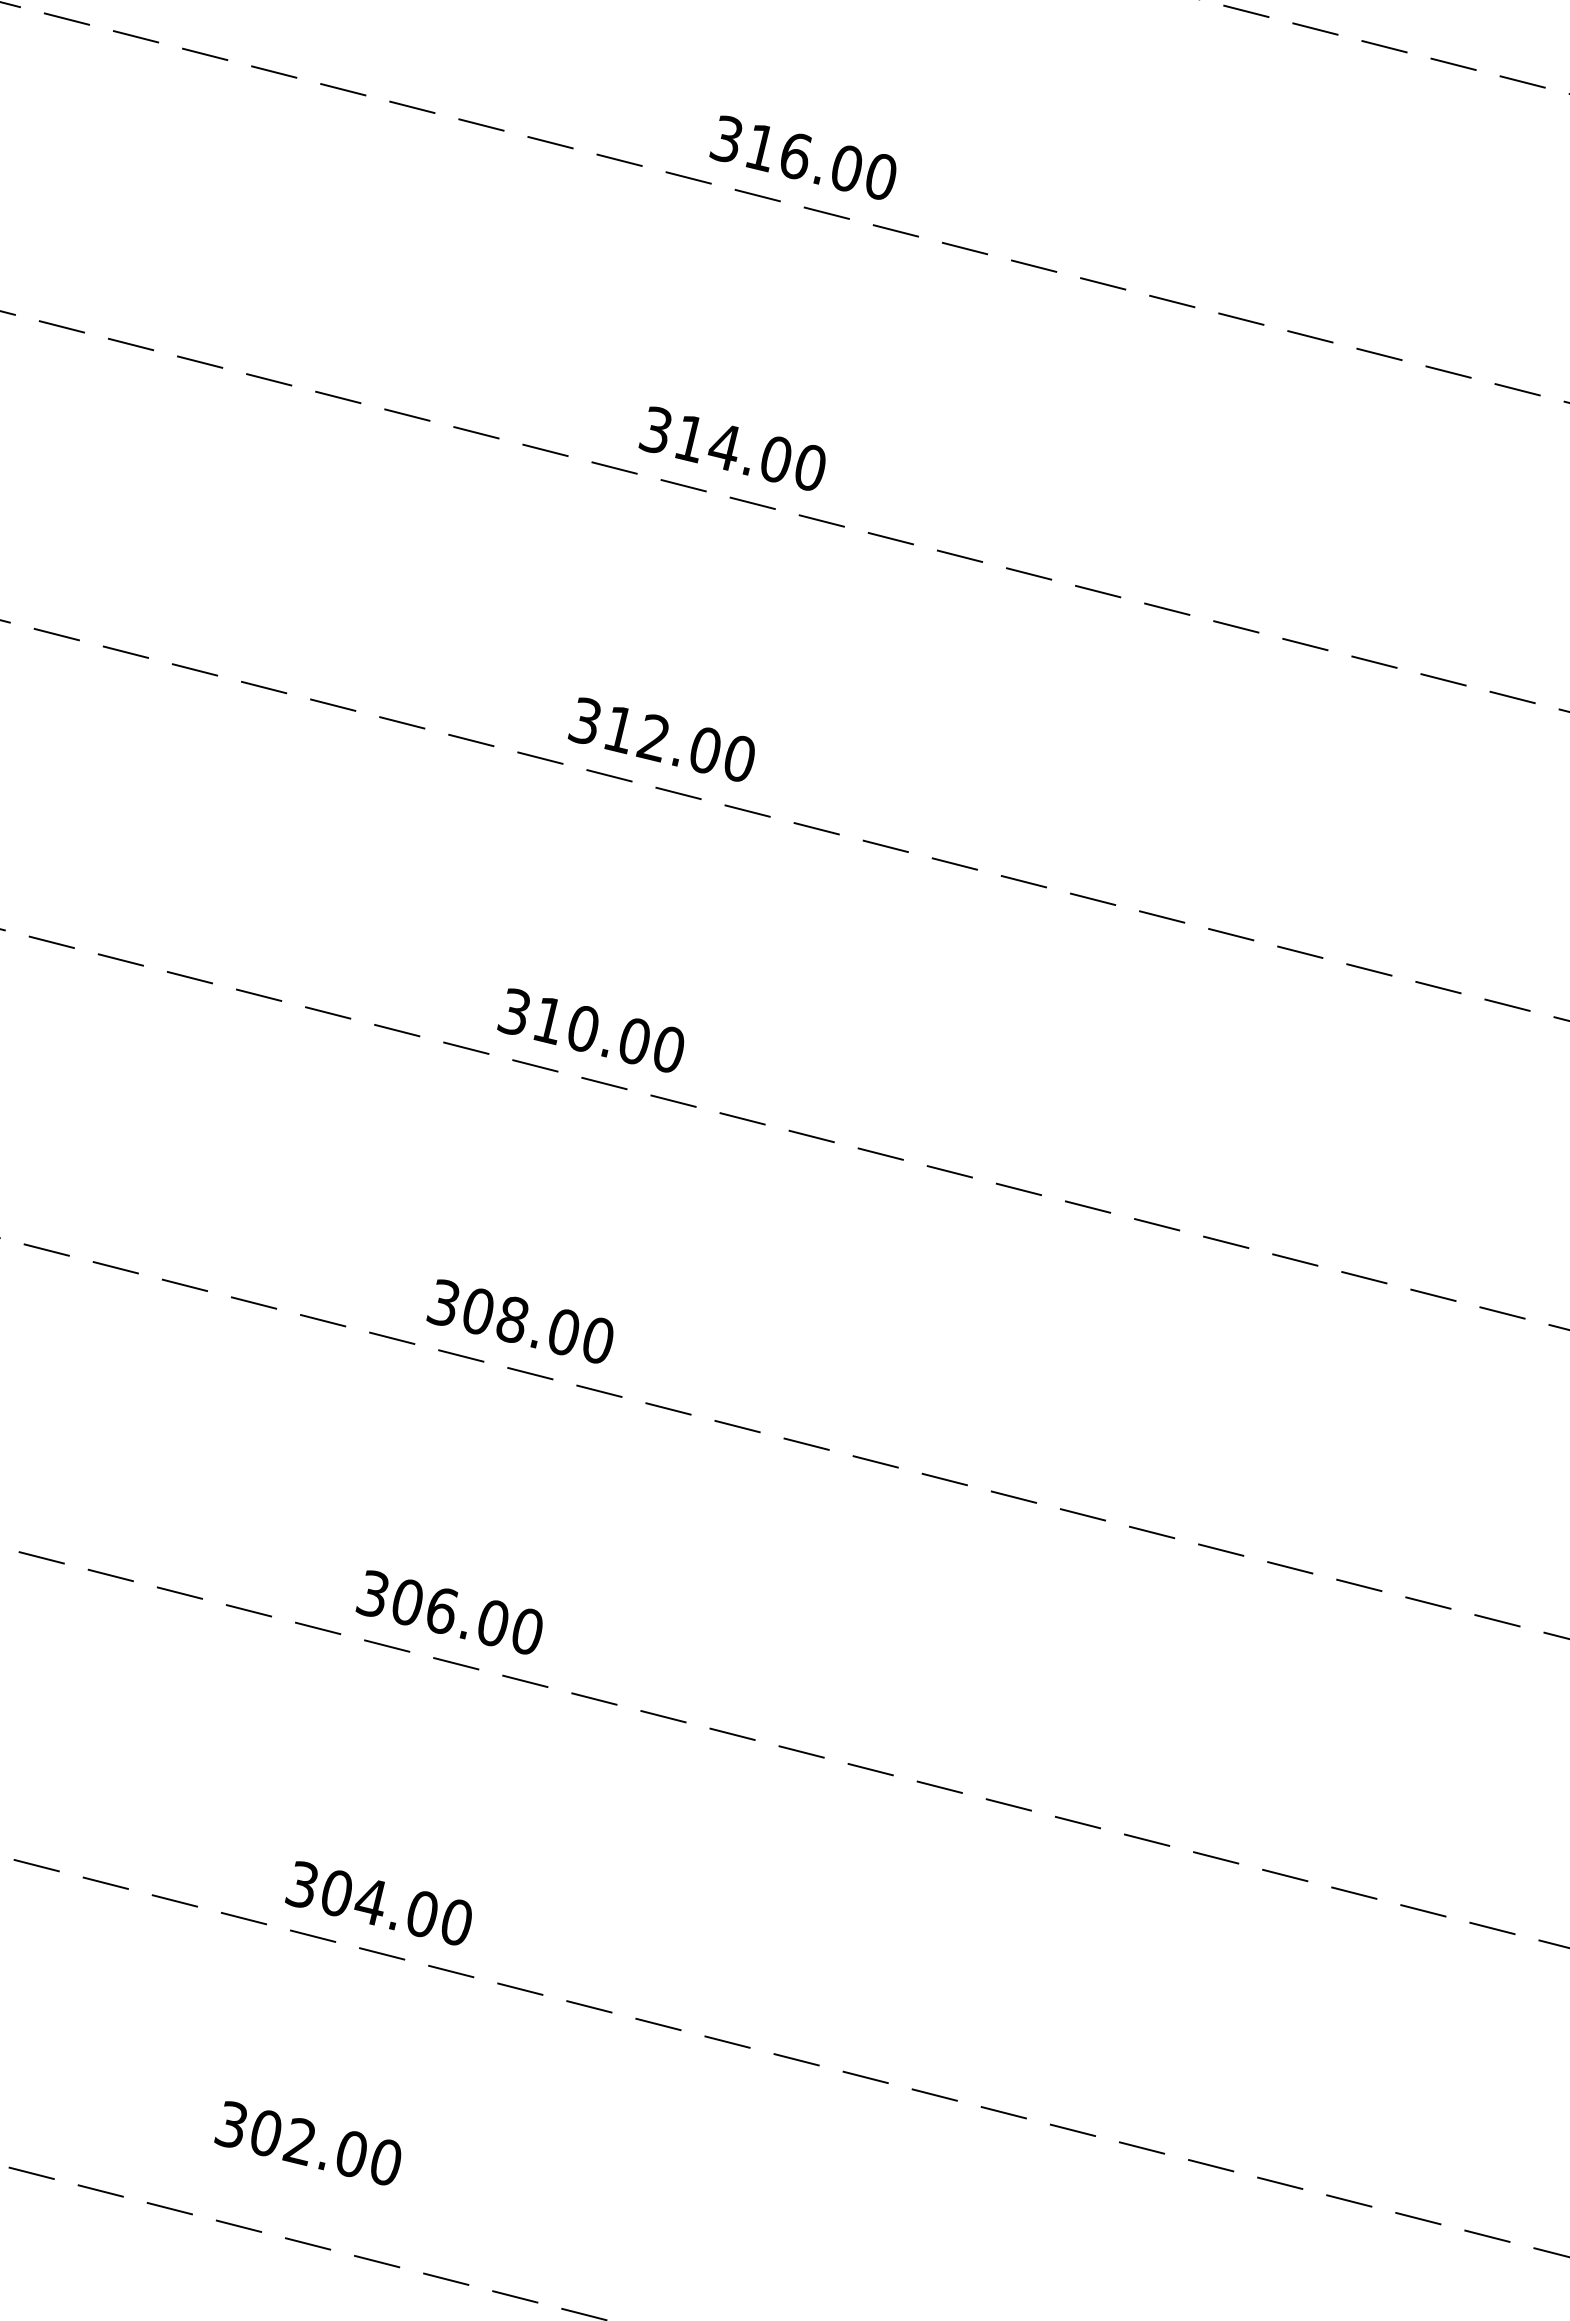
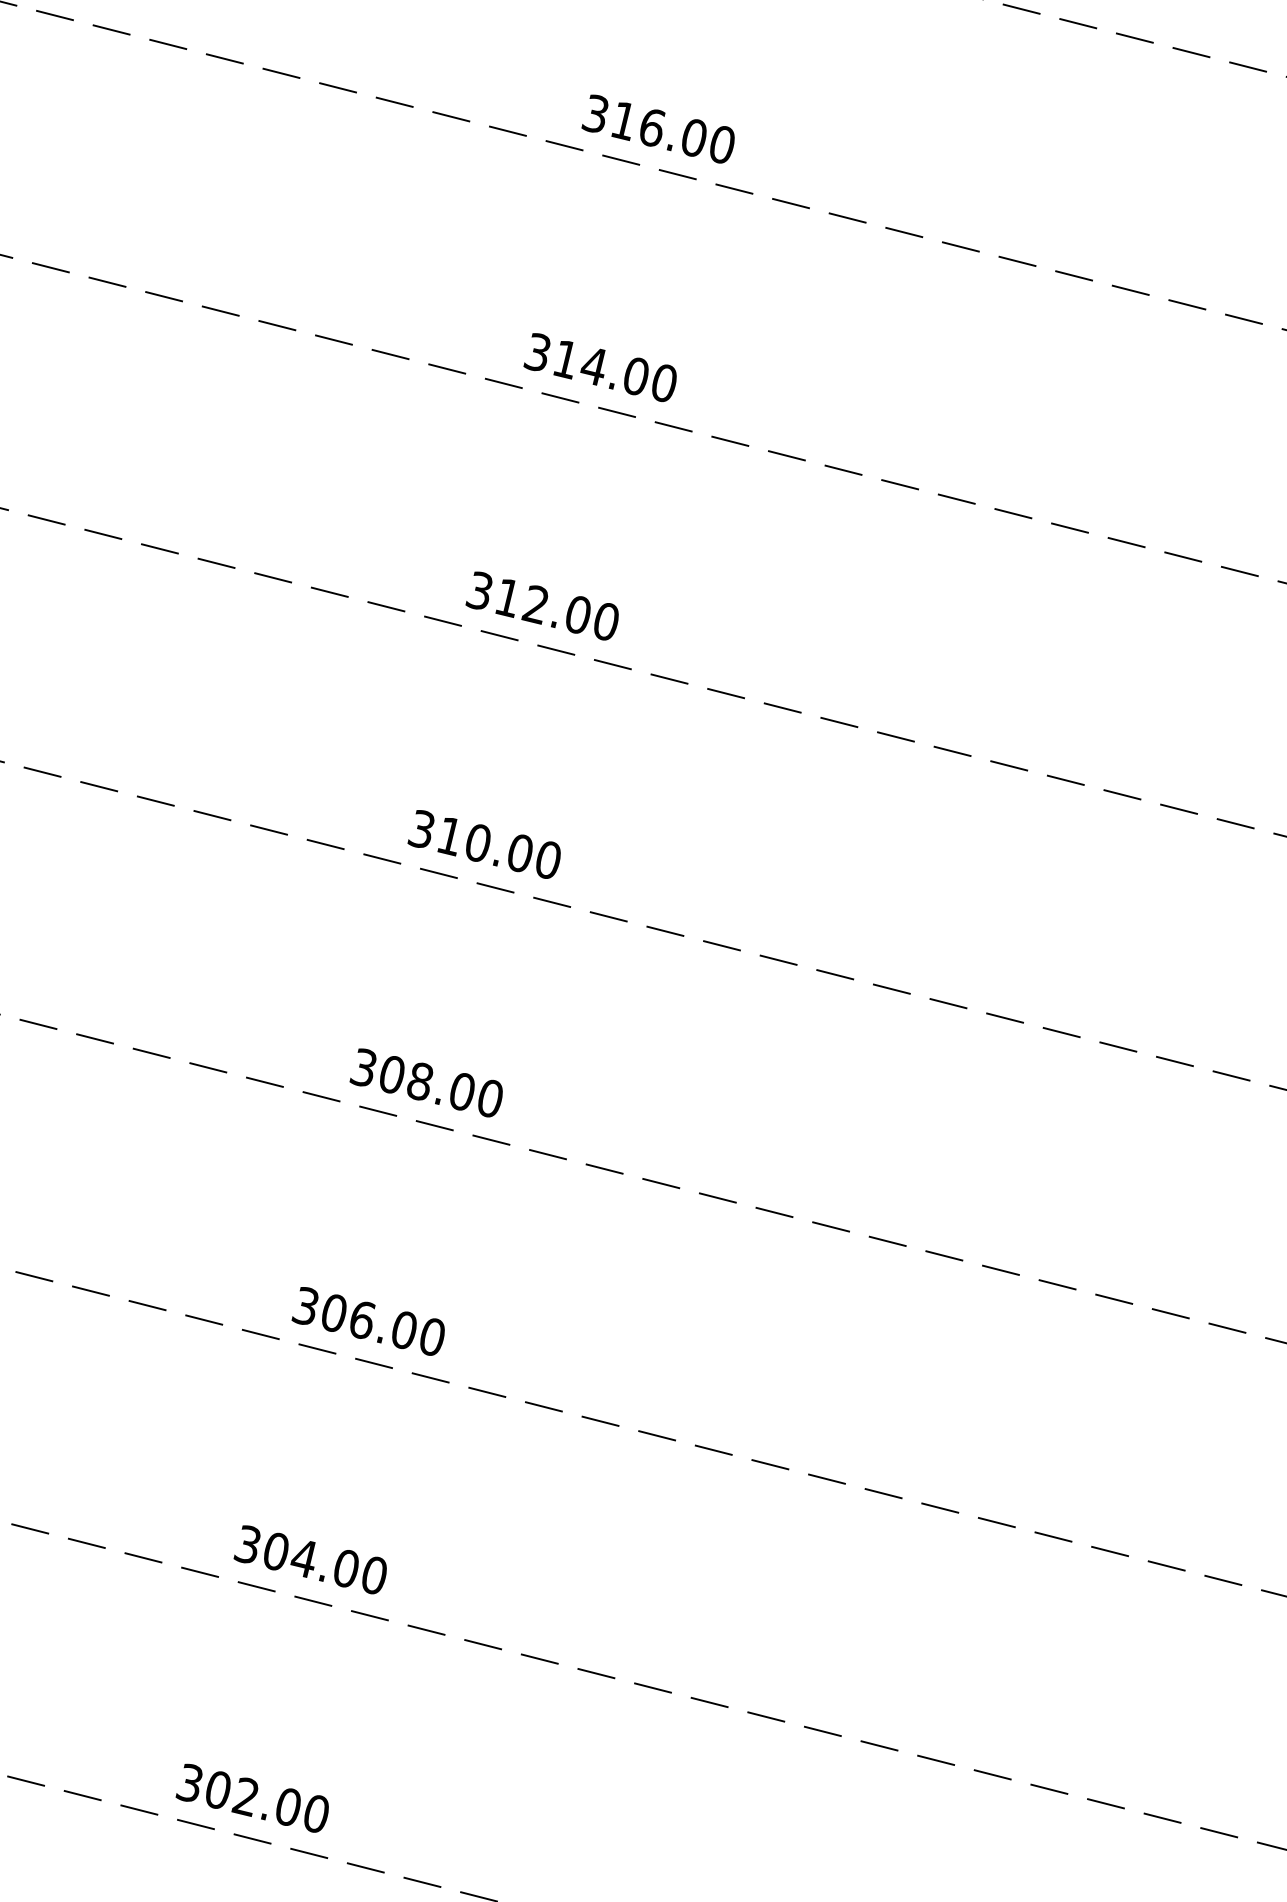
text: (307, 2143) -> (252, 1798), moved

